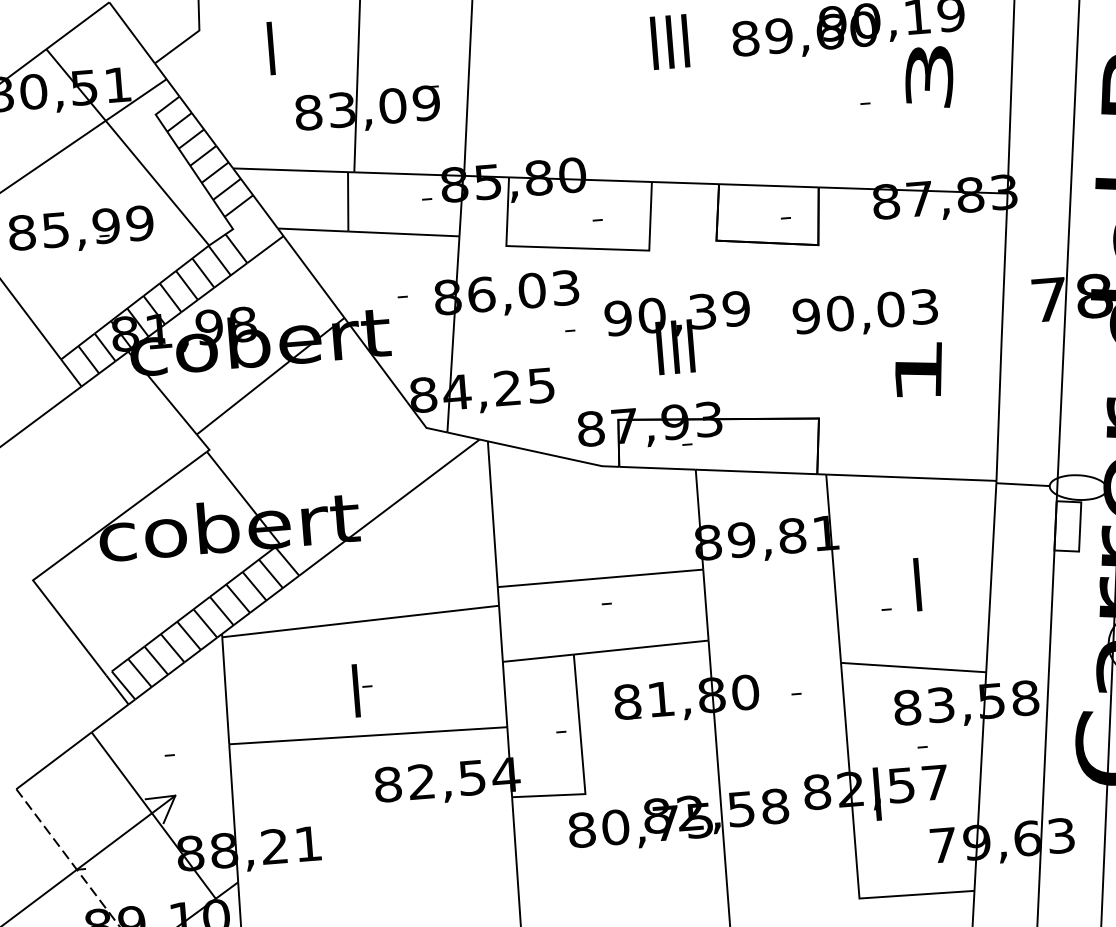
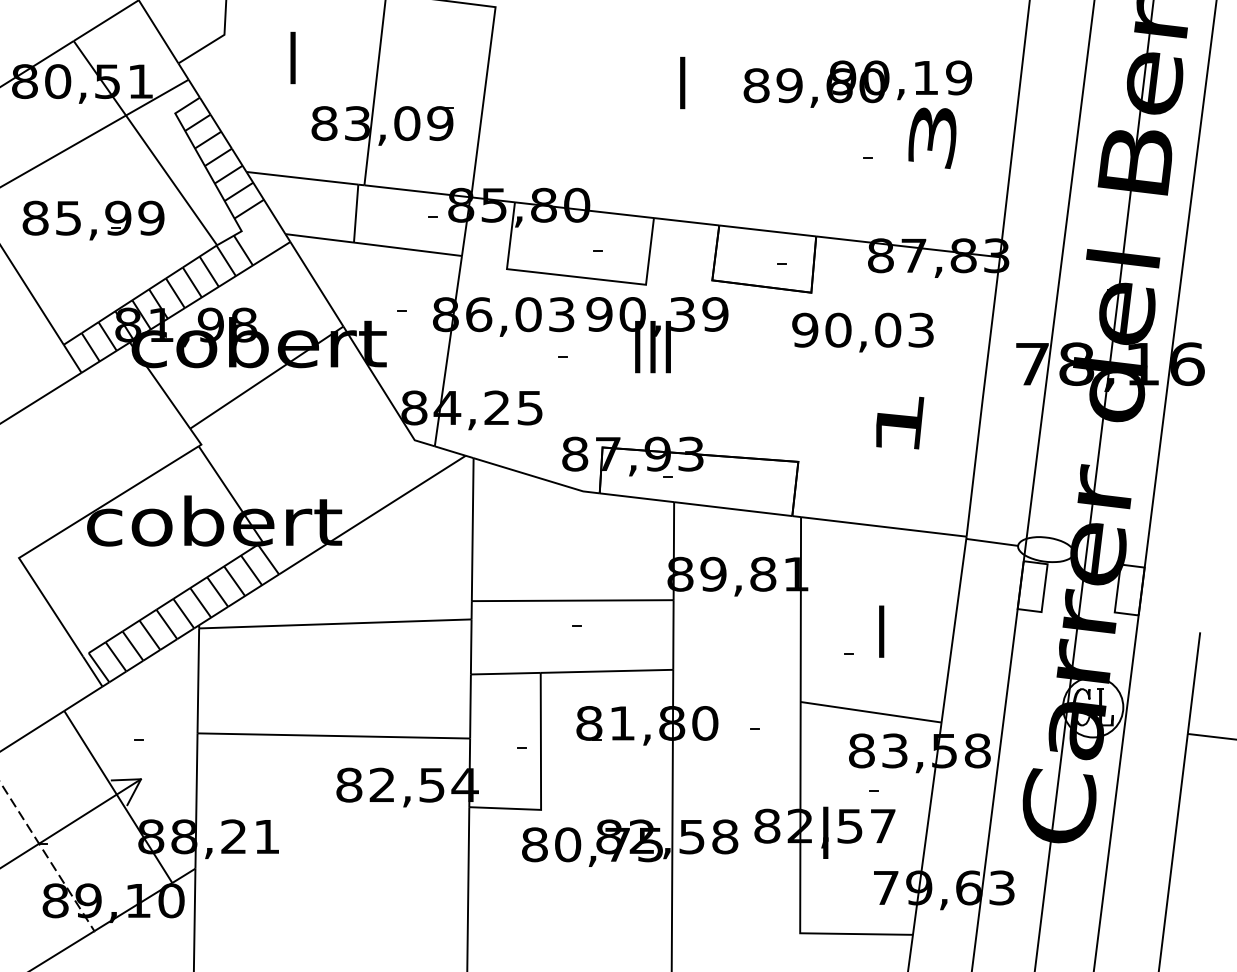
text: (669, 41) -> (682, 82), III -> I
text: (865, 313) -> (862, 332), moved
text: (679, 335) -> (657, 335), moved
part: (363, 690) -> (332, 691), removed

